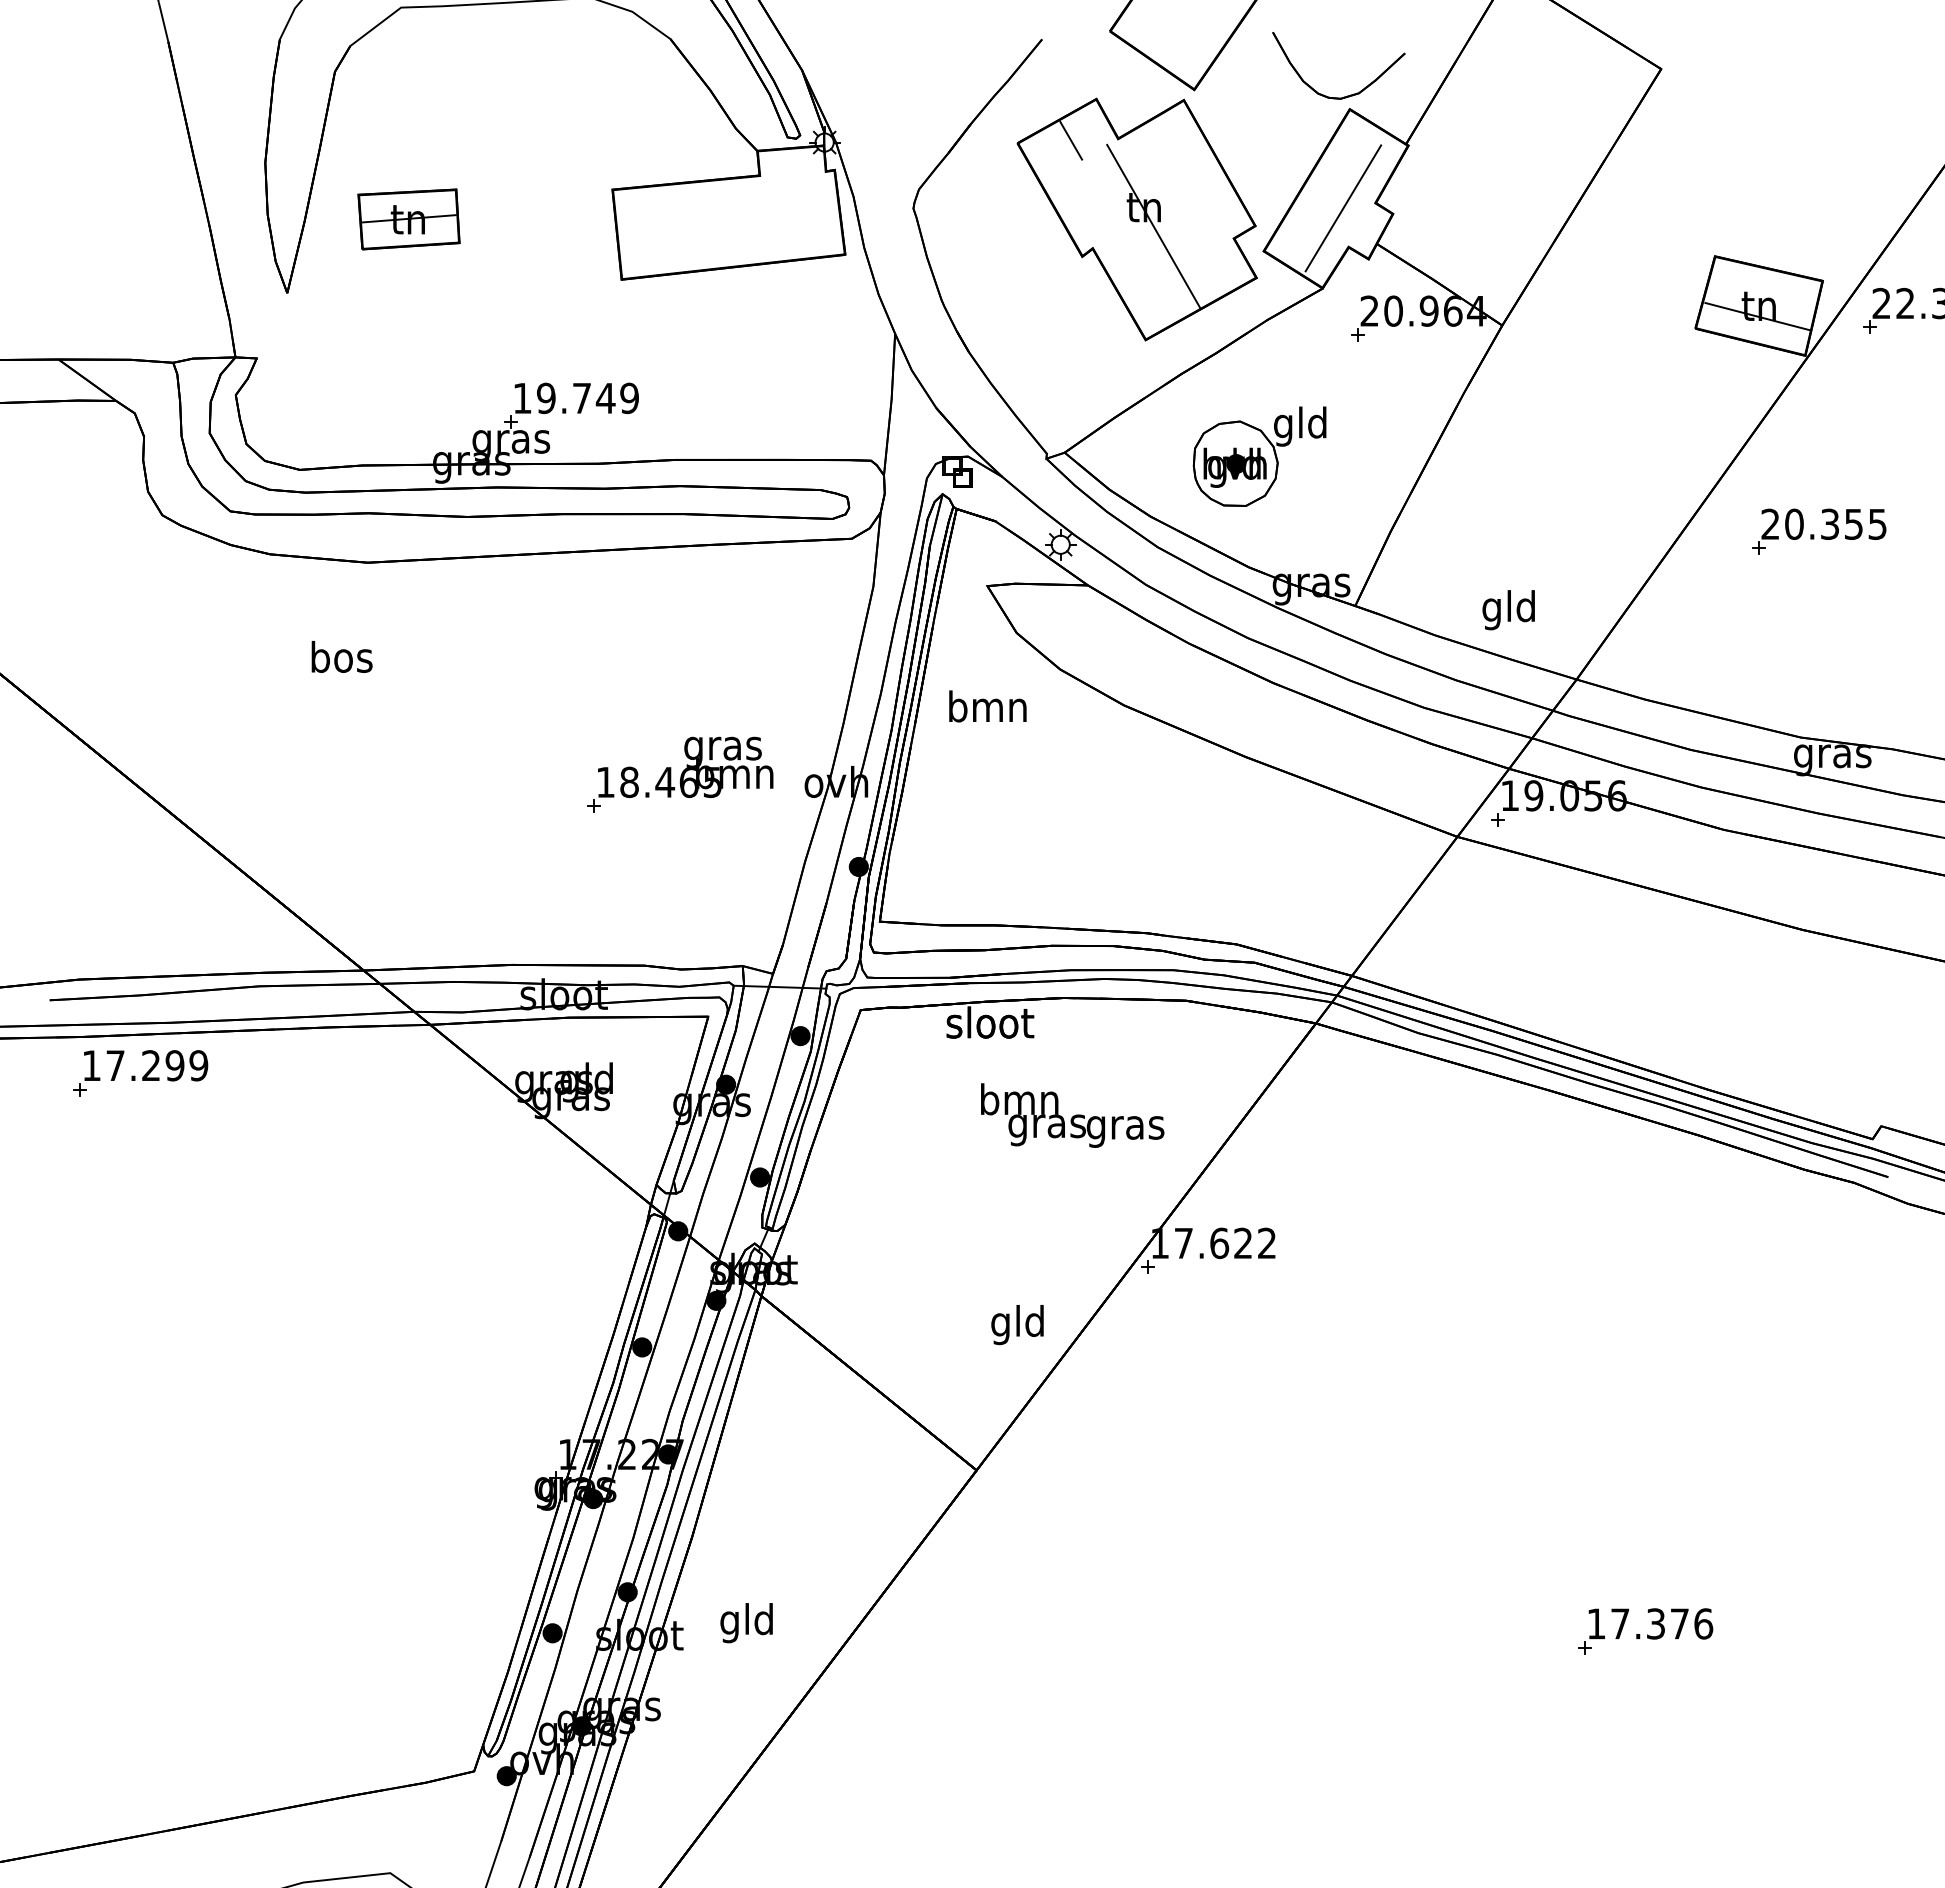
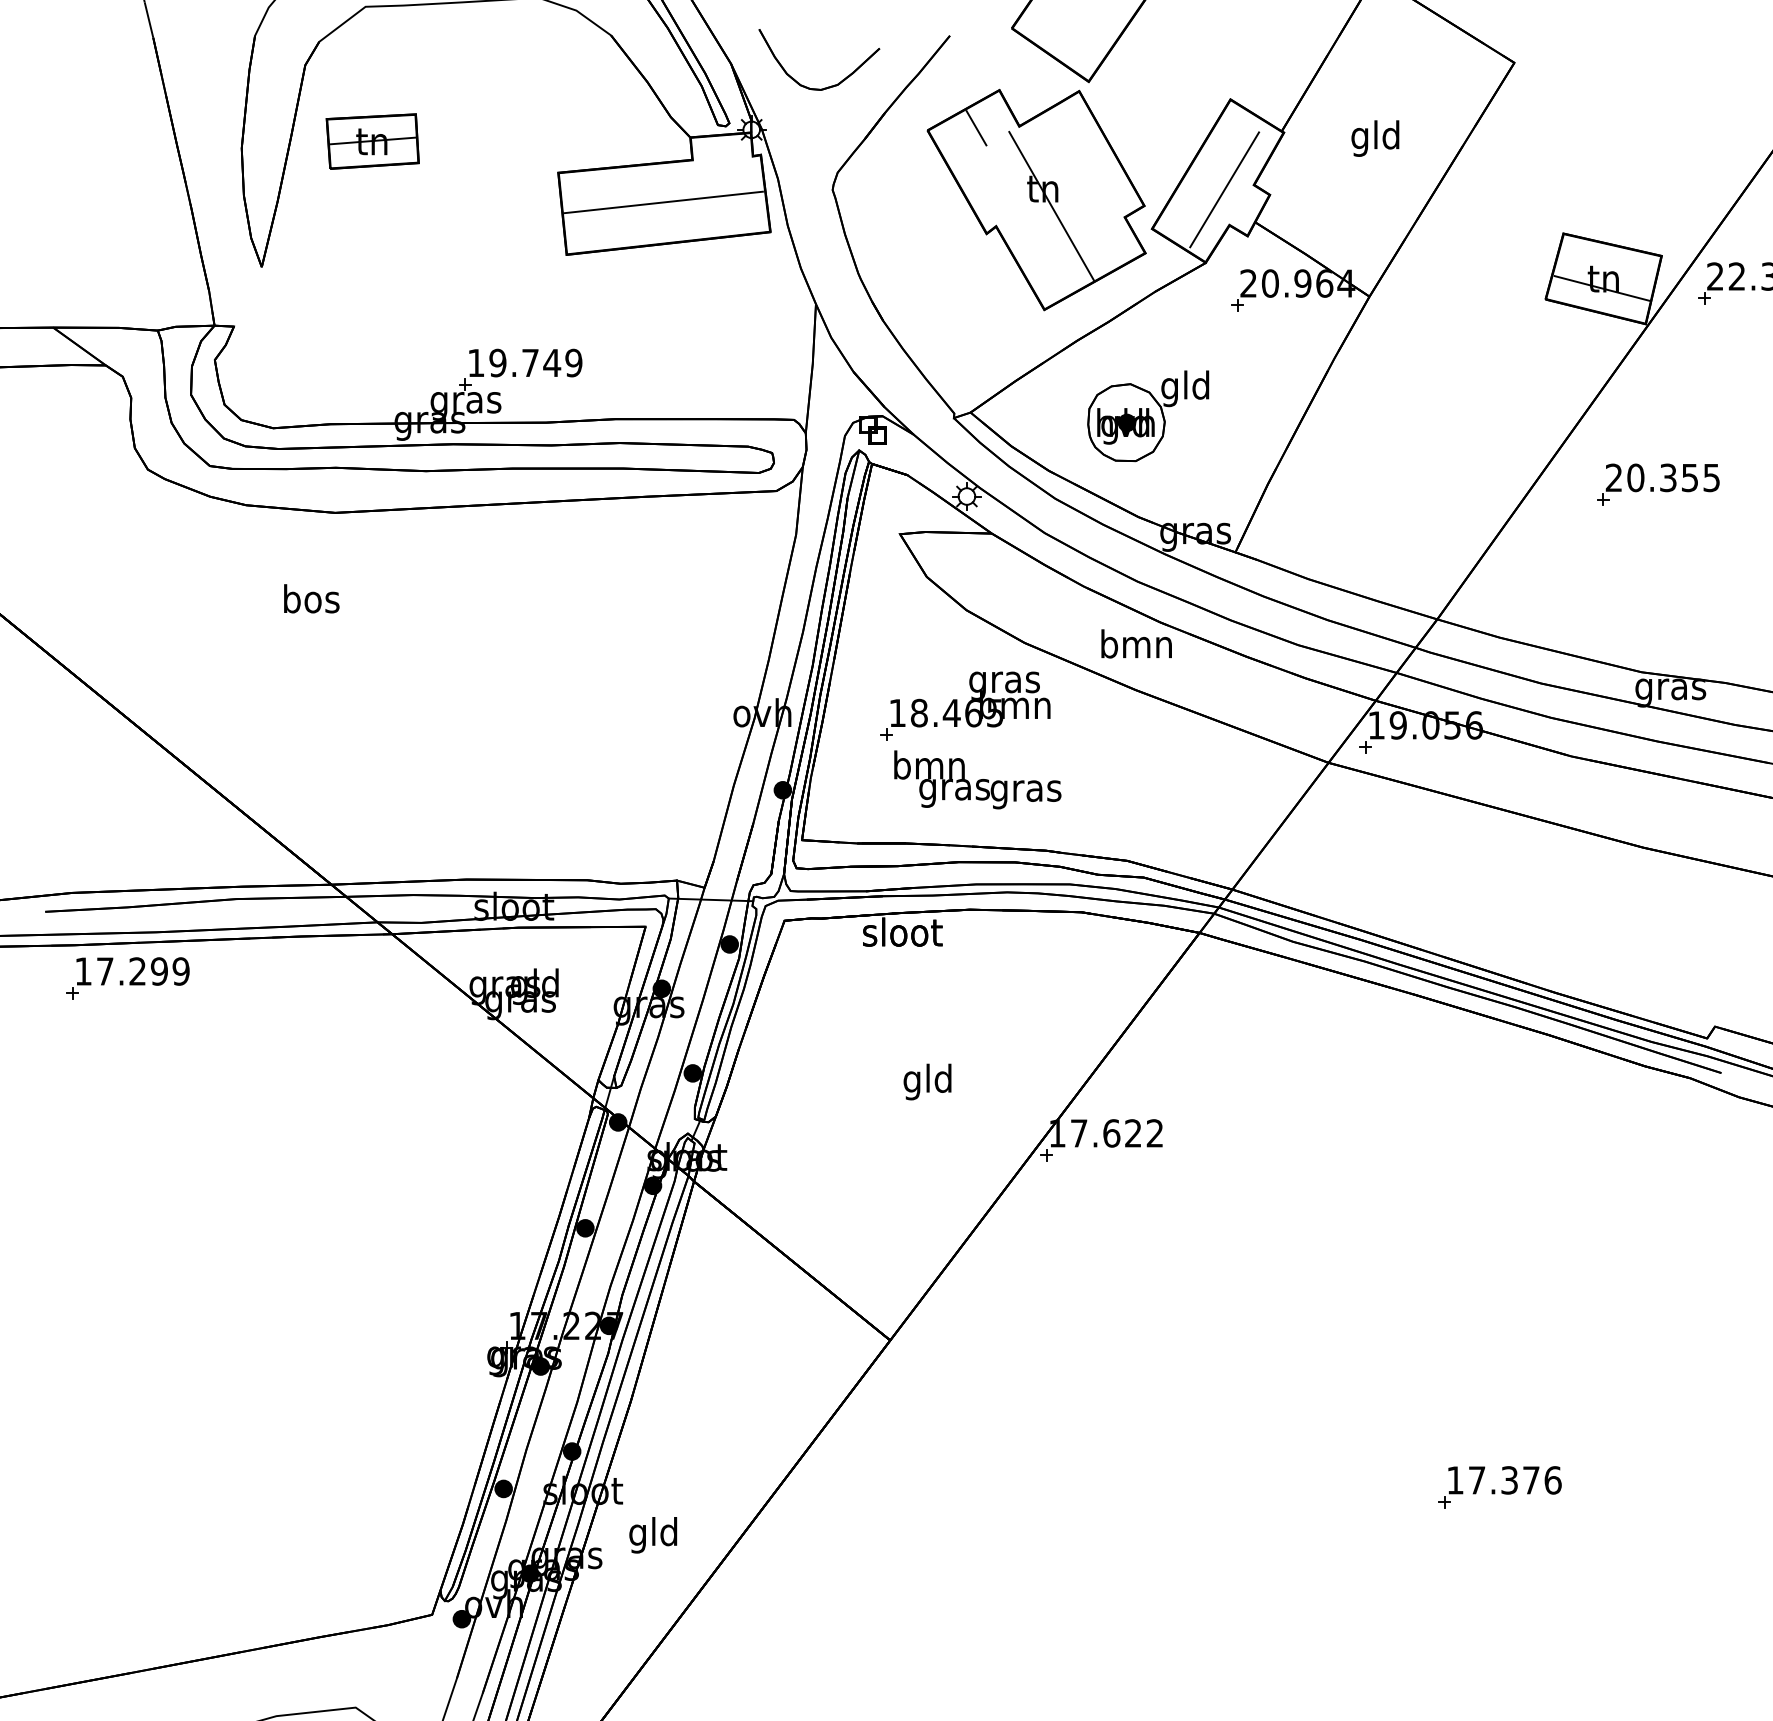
part: (1347, 95) -> (827, 86), moved
part: (408, 219) -> (372, 141), moved
line: (727, 221) -> (663, 201), added
text: (1508, 610) -> (1375, 138), moved
text: (987, 706) -> (1136, 643), moved
part: (680, 774) -> (965, 705), moved
text: (1072, 1115) -> (977, 779), moved
text: (1017, 1325) -> (927, 1082), moved
text: (746, 1623) -> (653, 1535), moved

